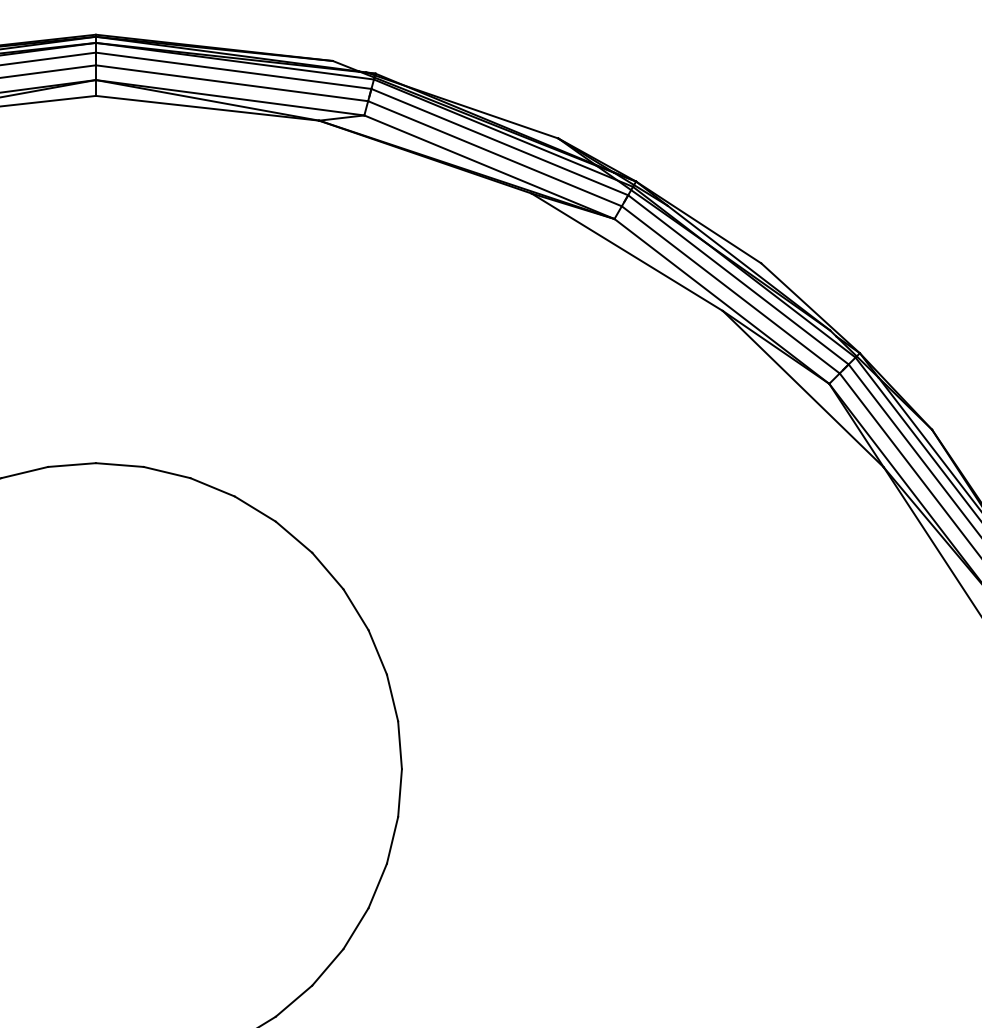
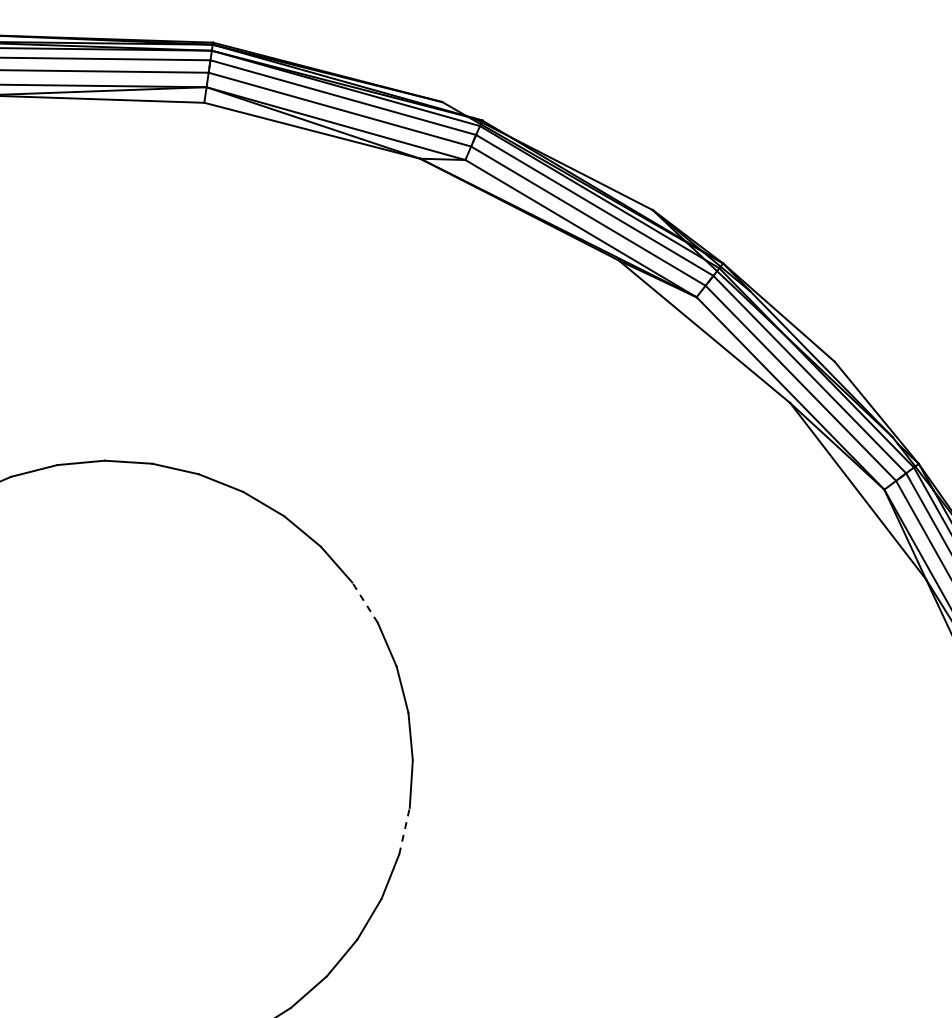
line: (327, 570) -> (364, 602), solid -> dashed
line: (400, 792) -> (405, 830), solid -> dashed

